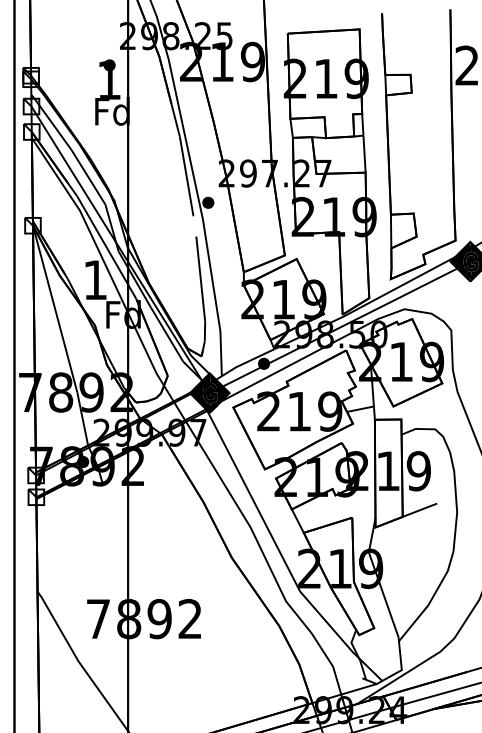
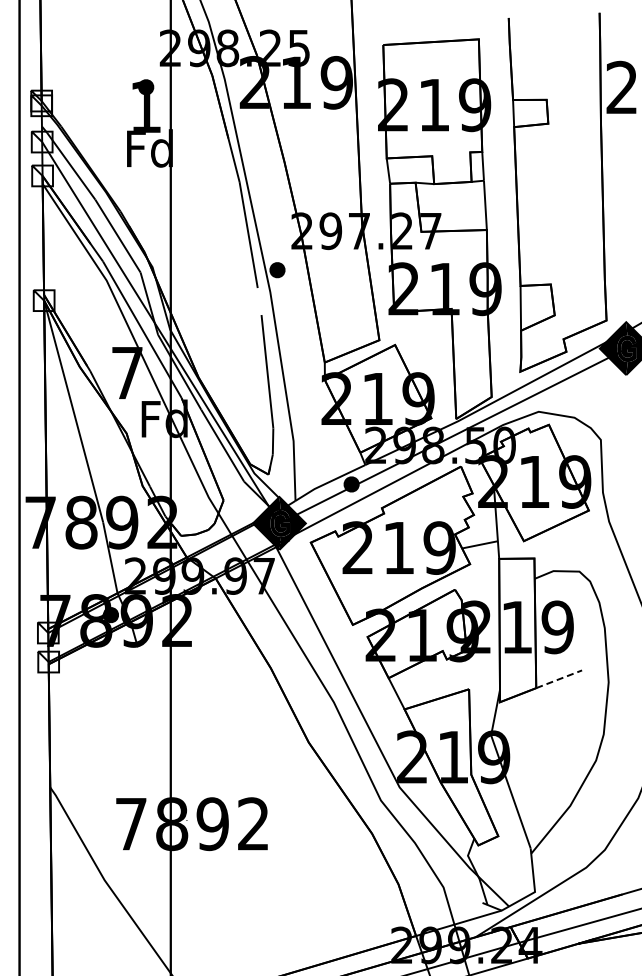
text: (95, 279) -> (127, 372), 1 -> 7
line: (420, 510) -> (559, 679), solid -> dashed

